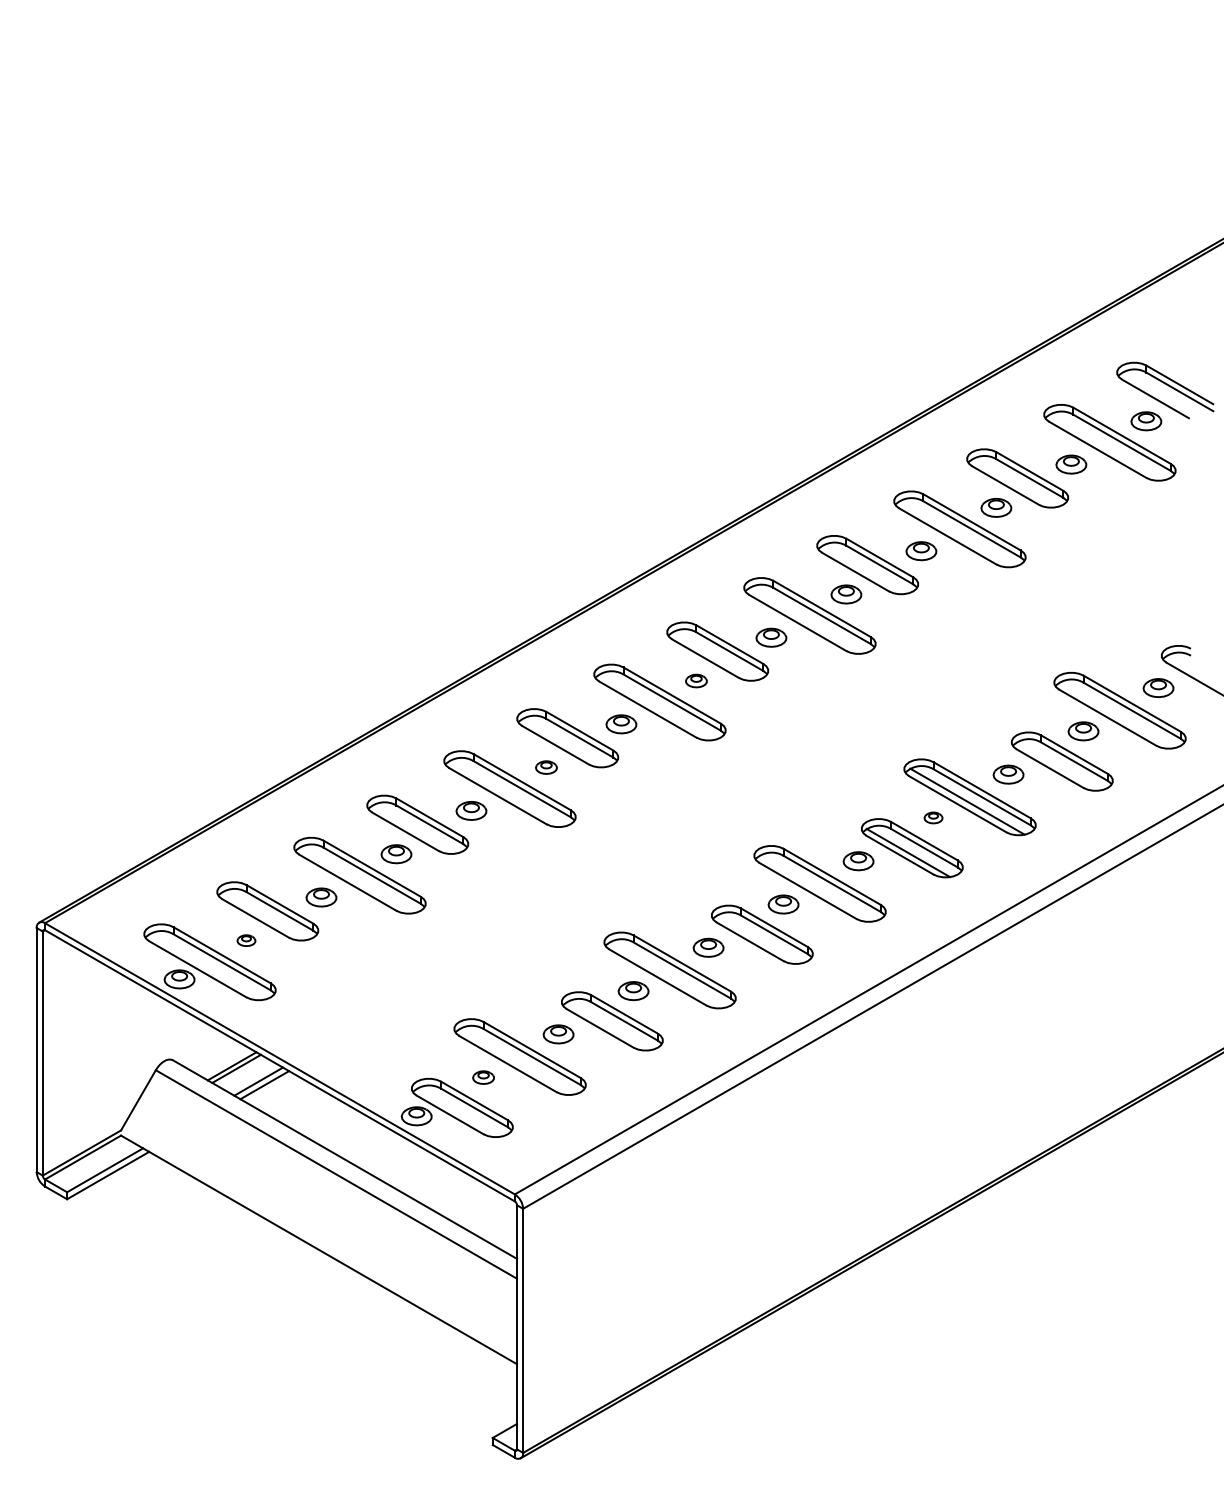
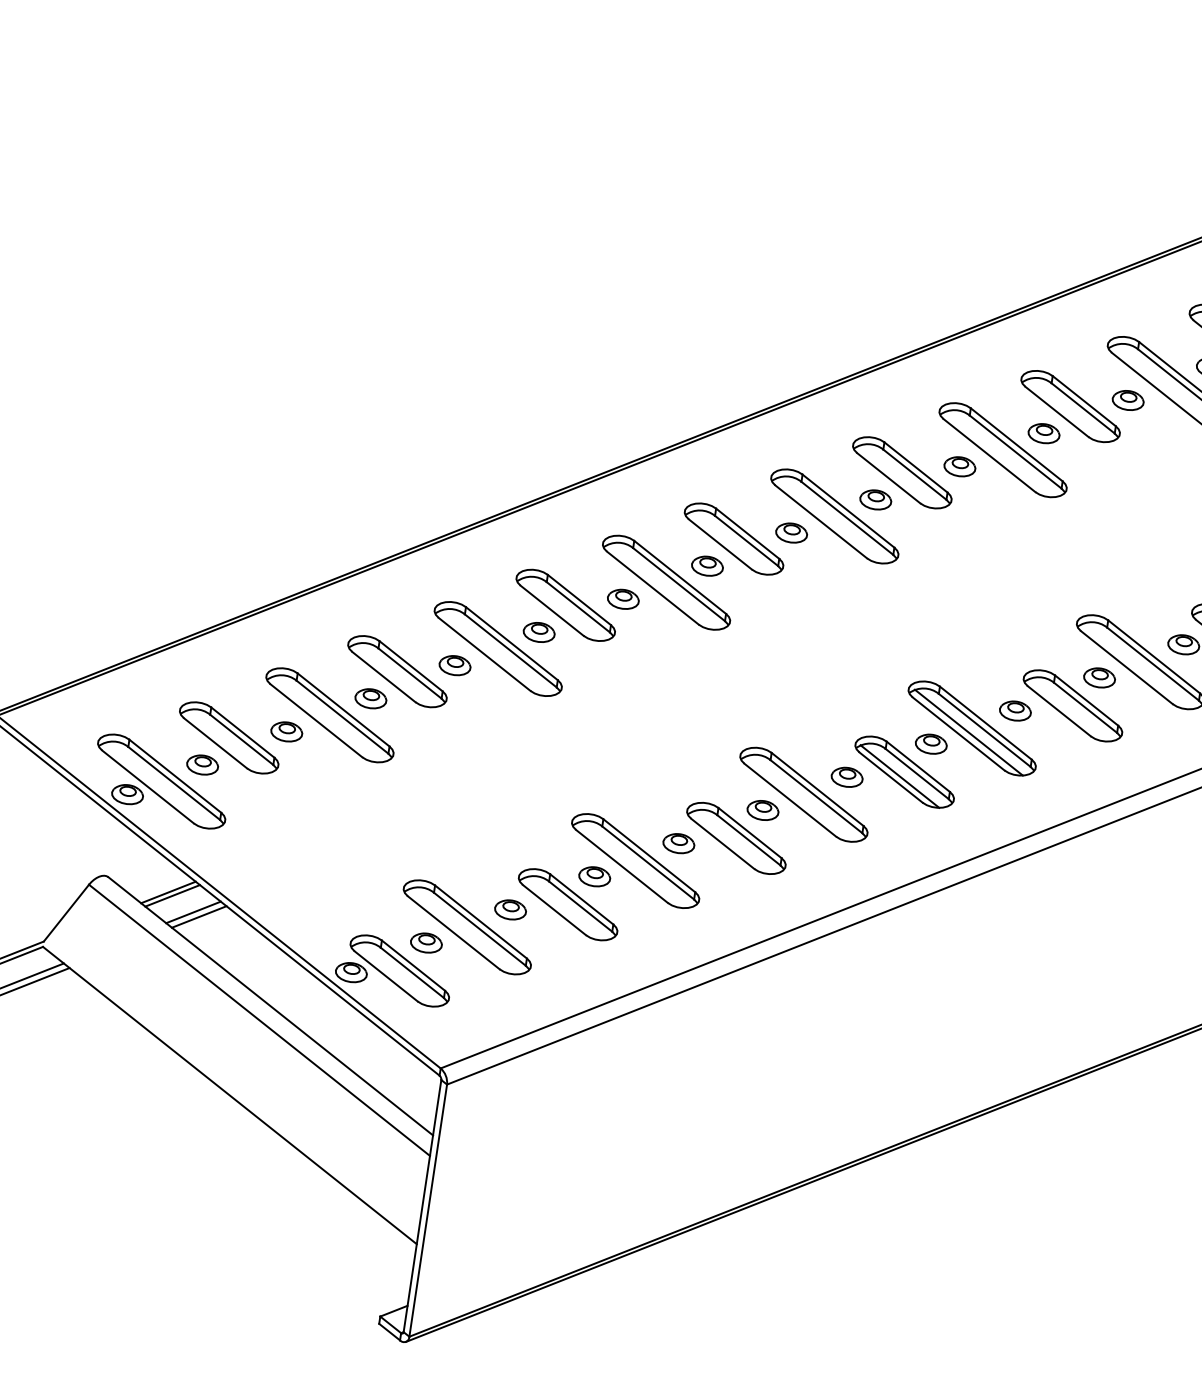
part: (696, 680) -> (707, 565), size x1.43
part: (546, 767) -> (539, 632), size x1.43
part: (933, 817) -> (931, 743), size x1.67
part: (246, 940) -> (202, 764), size x1.67
part: (483, 1077) -> (426, 942), size x1.43

